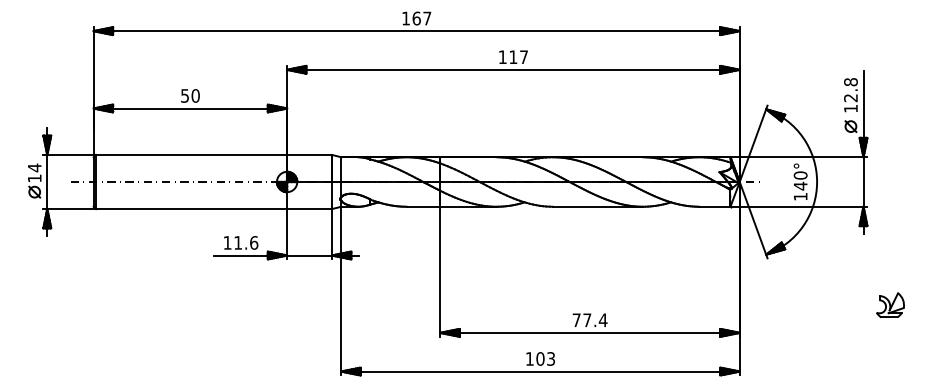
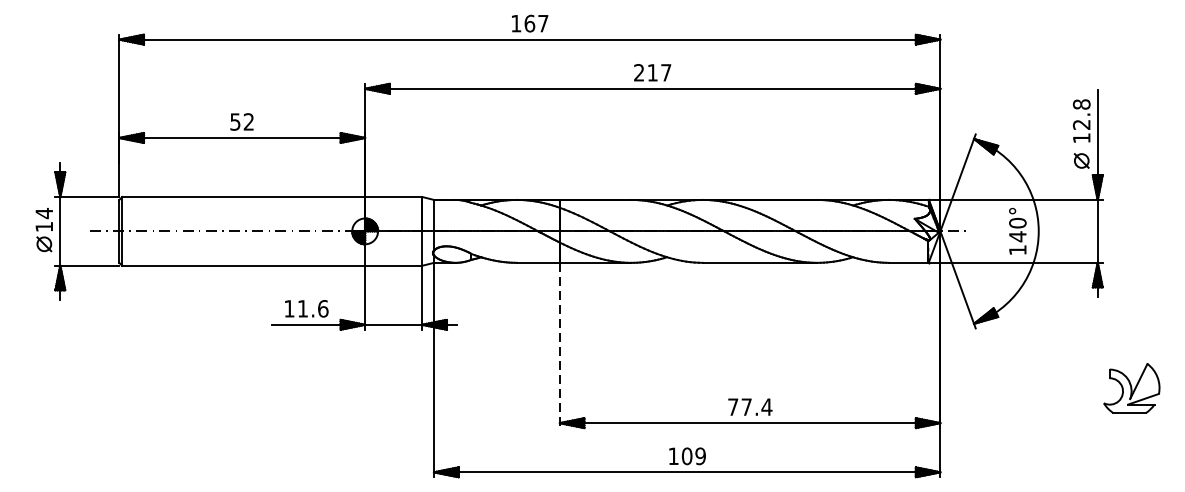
text: (502, 56) -> (638, 71), 117 -> 217
text: (195, 95) -> (248, 121), 50 -> 52
line: (440, 271) -> (560, 345), solid -> dashed
part: (890, 304) -> (1132, 387), size x1.6
text: (551, 358) -> (701, 455), 103 -> 109

